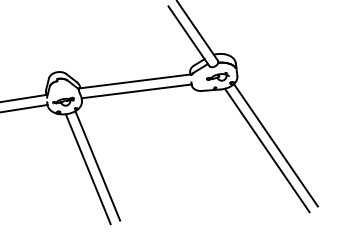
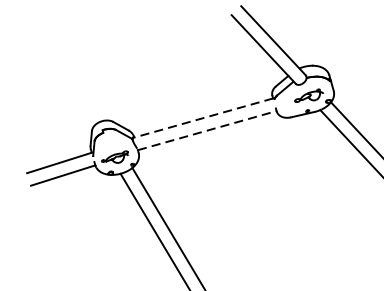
line: (134, 81) -> (202, 118), solid -> dashed
line: (137, 91) -> (208, 130), solid -> dashed

